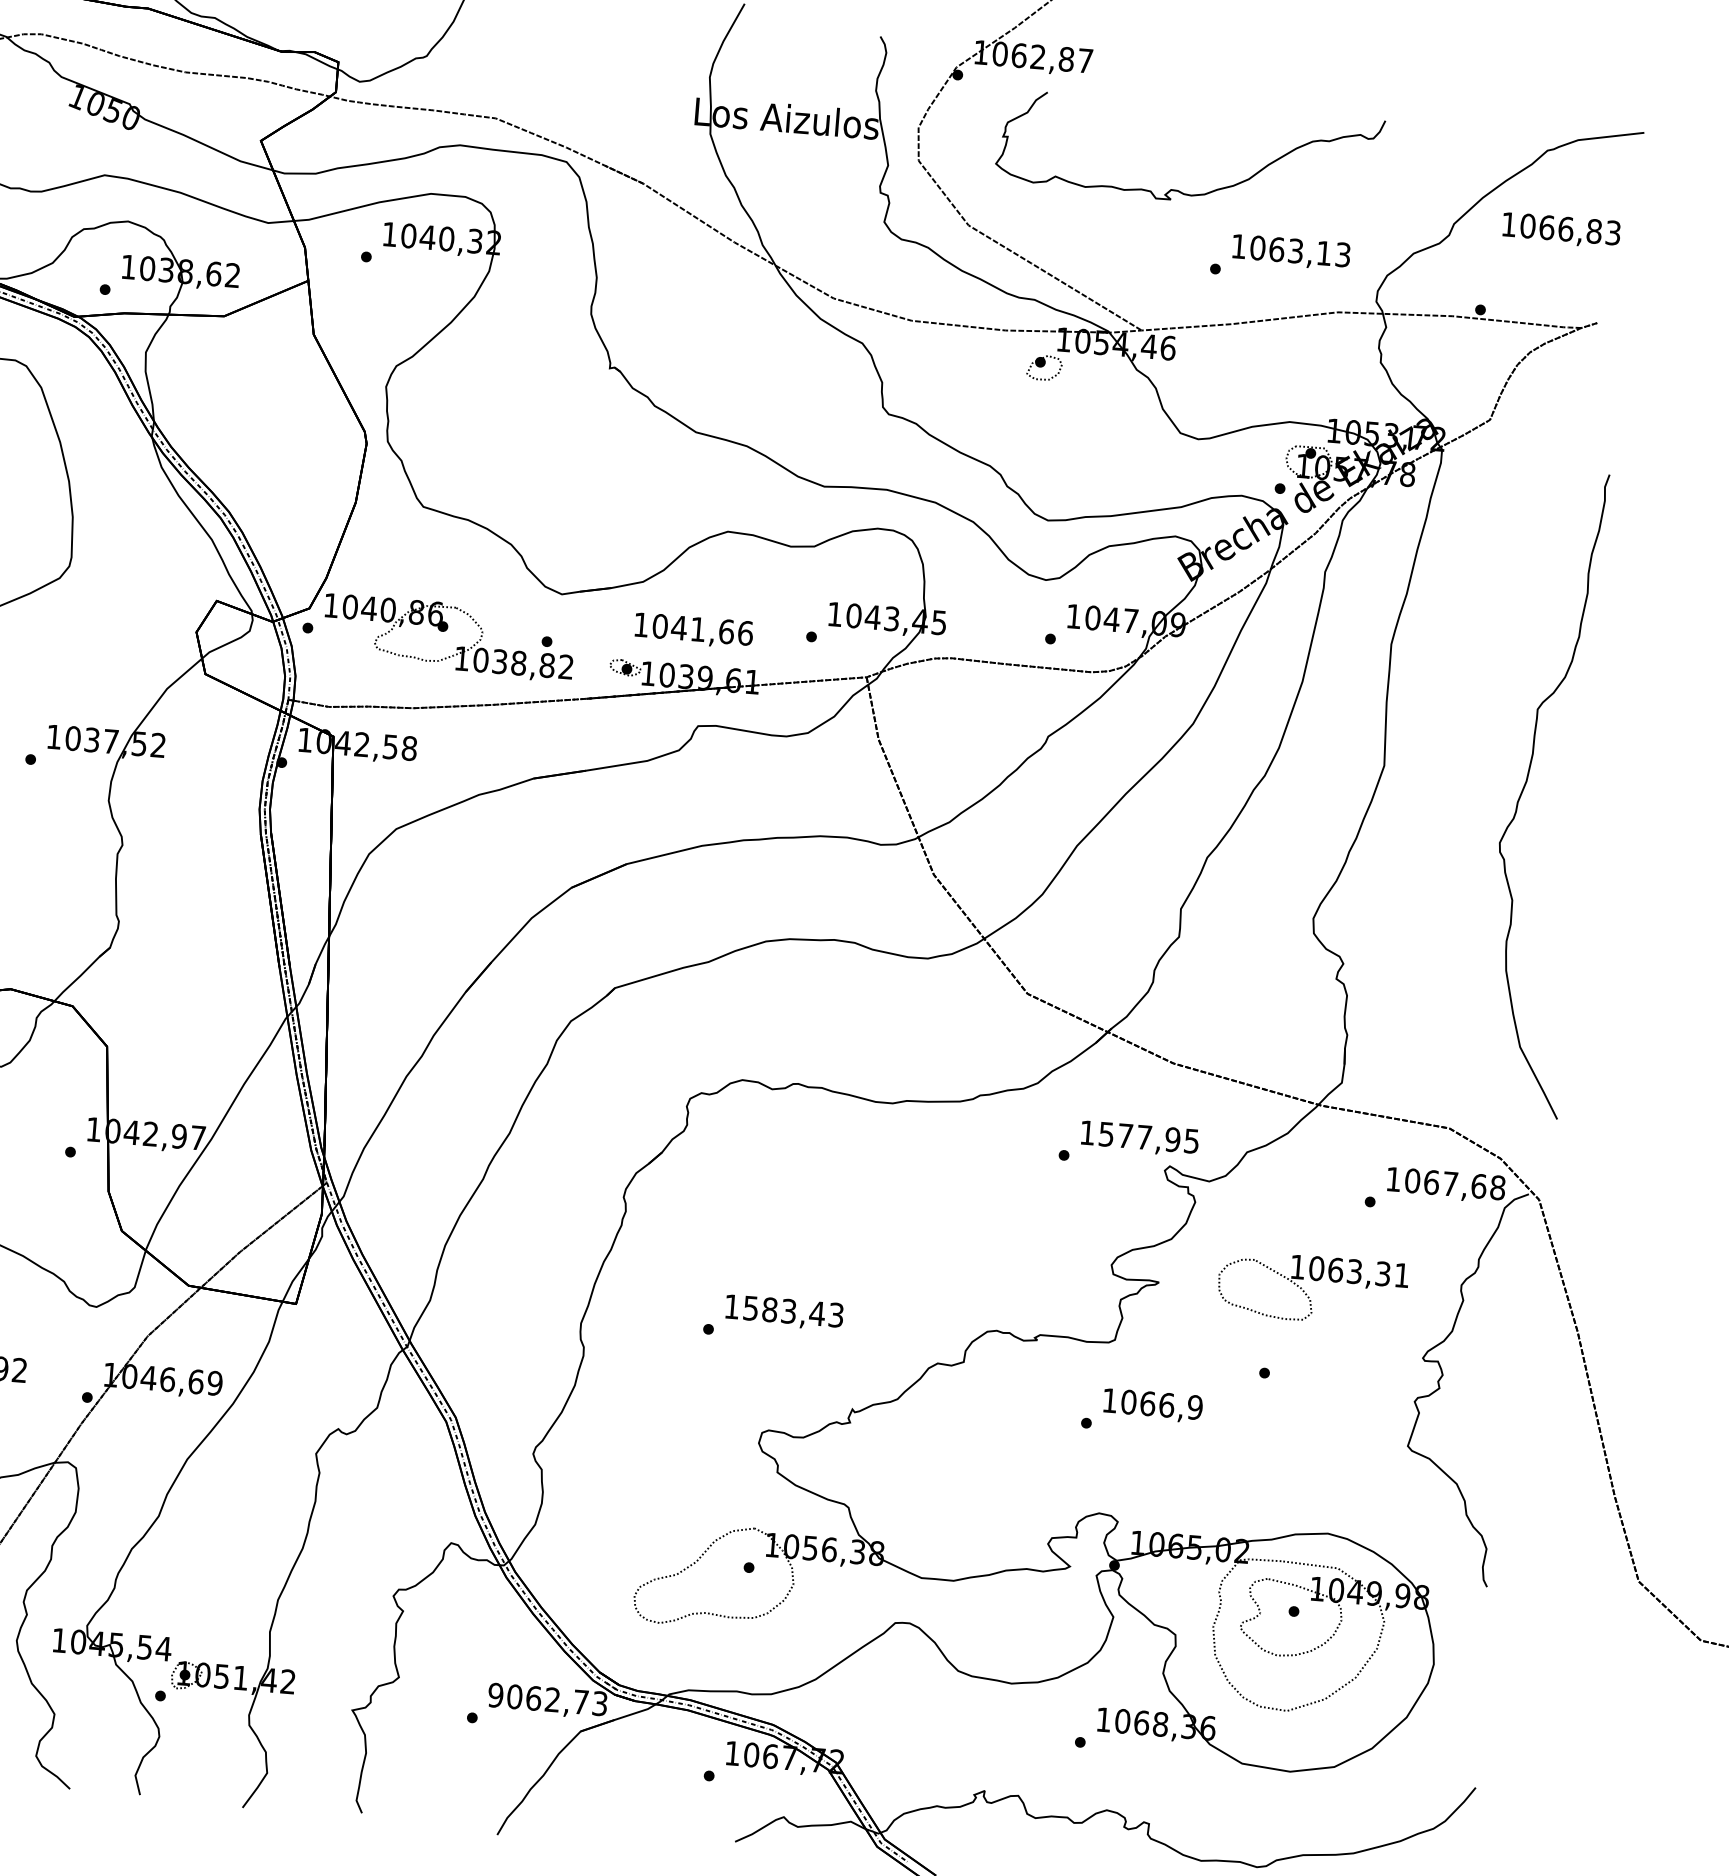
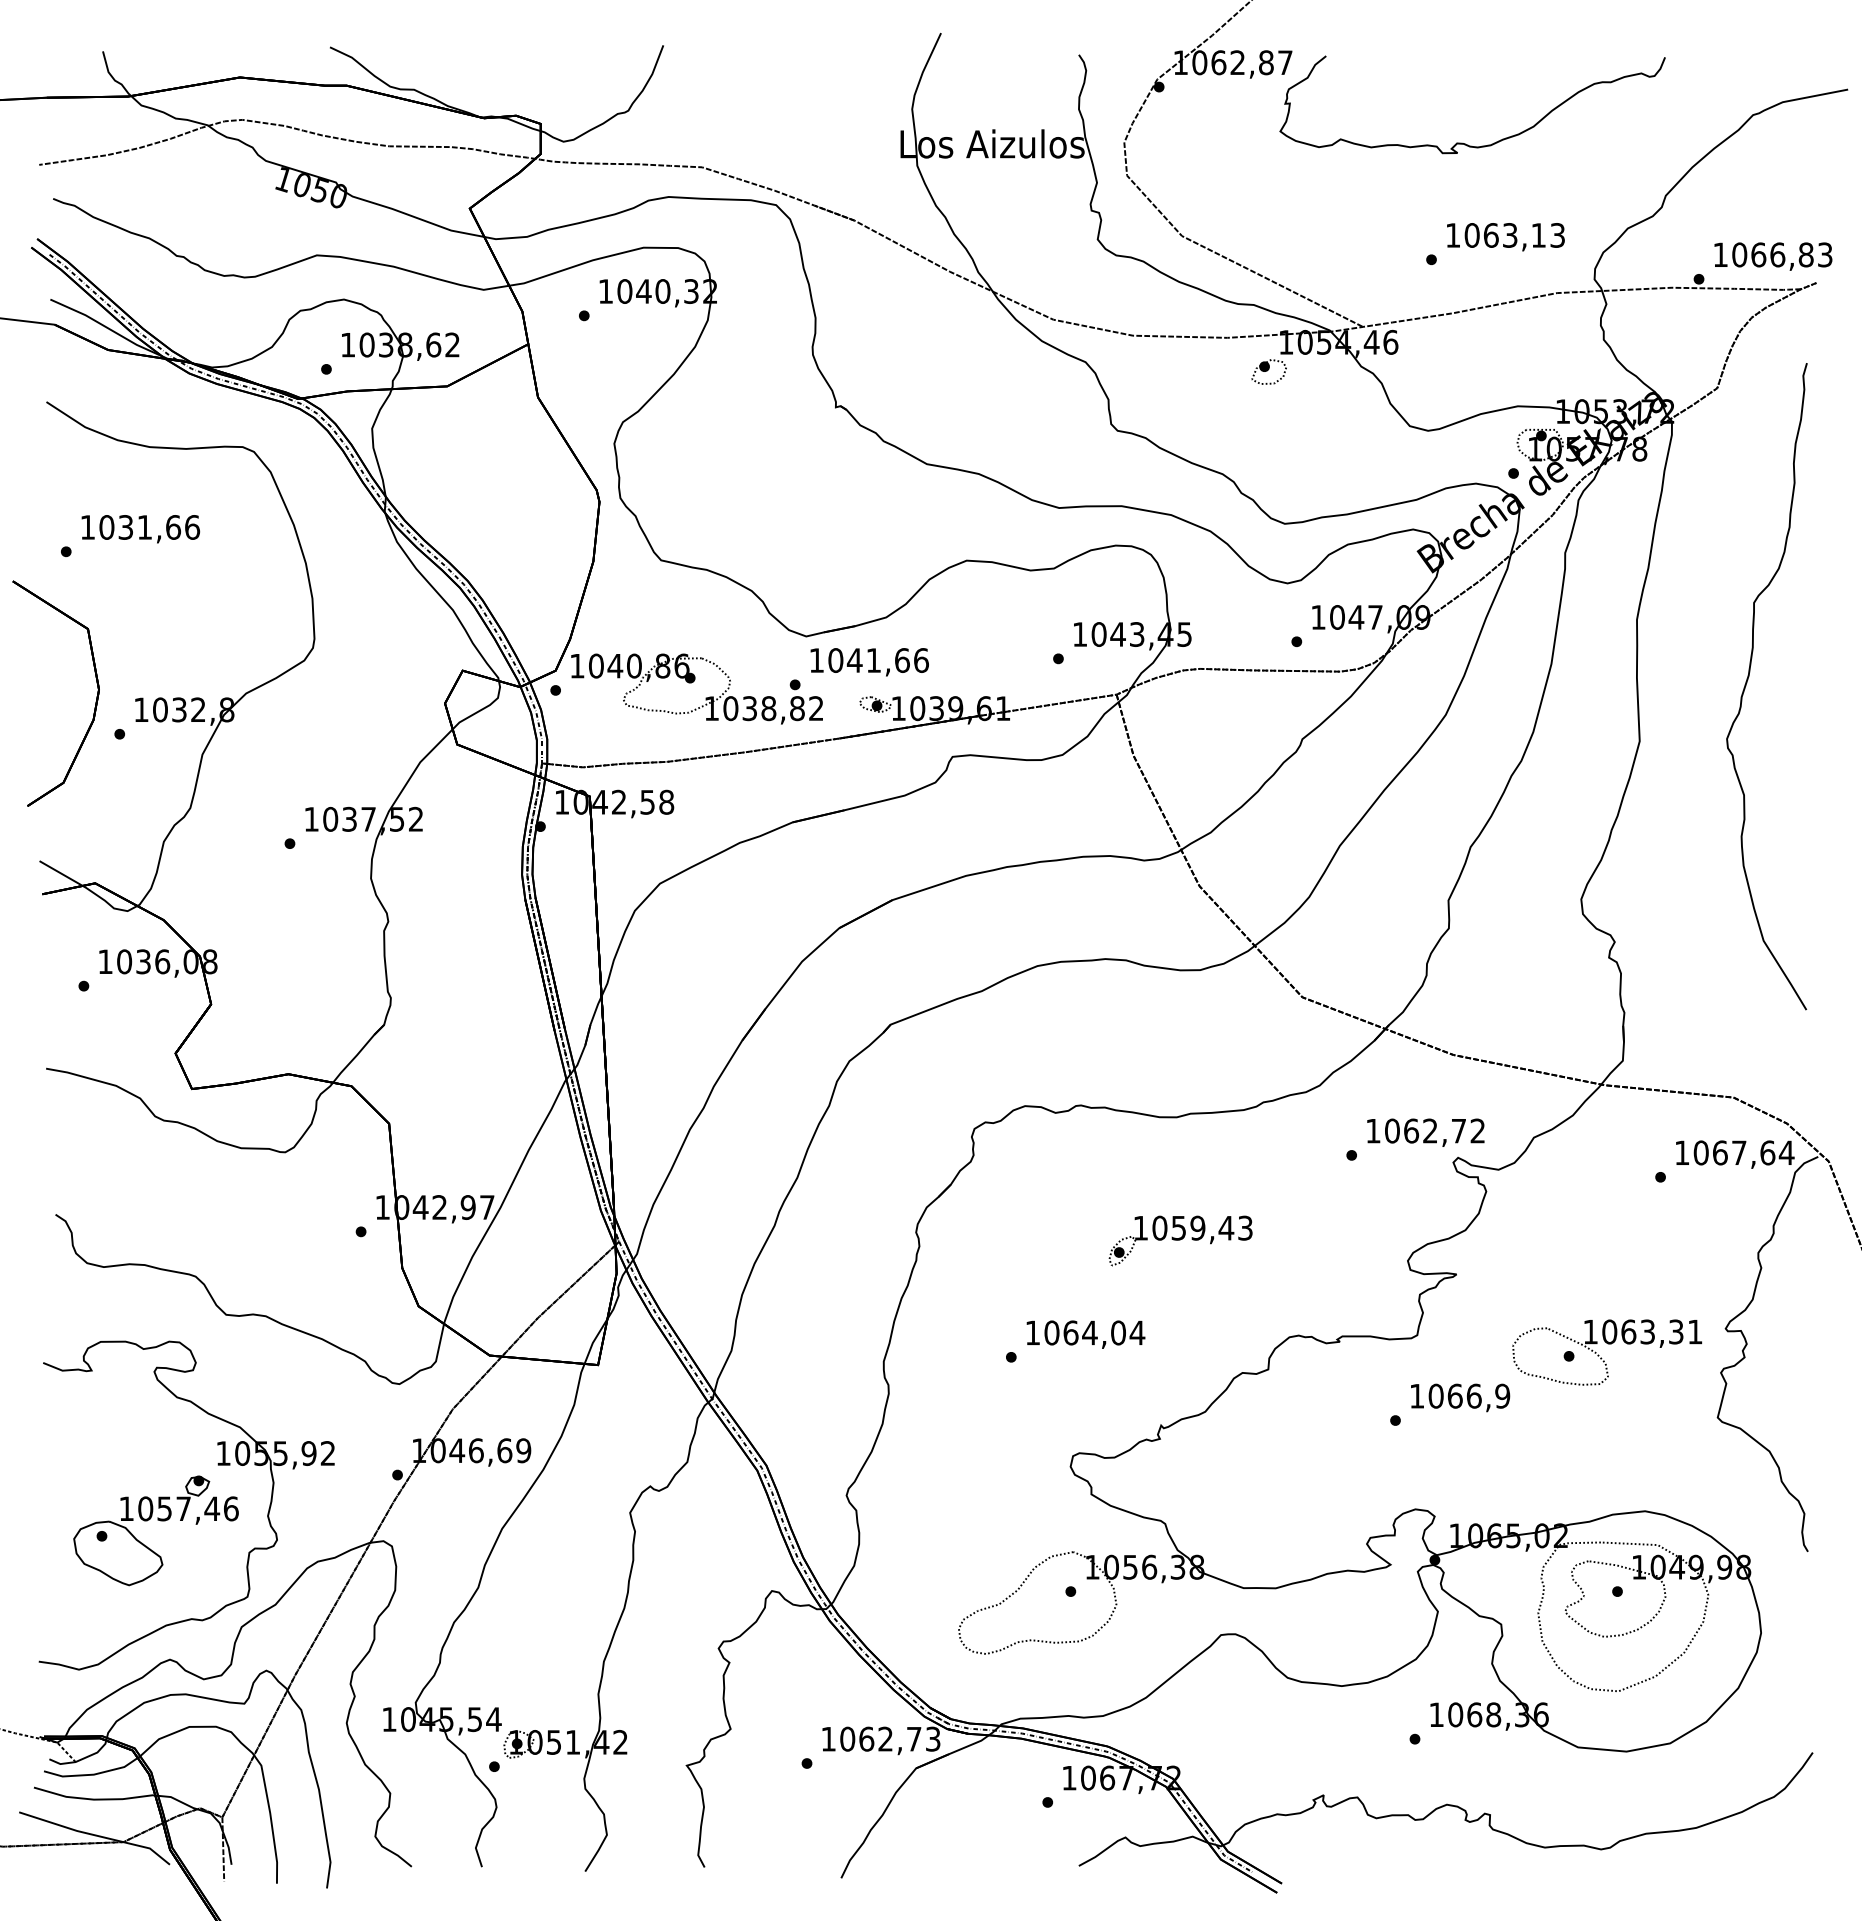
curve: (1176, 189) -> (1462, 142), moved
text: (1561, 230) -> (1773, 256), moved
text: (693, 631) -> (869, 662), moved
curve: (1524, 789) -> (1747, 683), moved
text: (1148, 1137) -> (1434, 1130), 1577,95 -> 1062,72
text: (1497, 1187) -> (1786, 1152), 1067,68 -> 1067,64
part: (886, 1226) -> (1180, 1240), added
part: (1306, 1293) -> (1601, 1357), moved
text: (793, 1311) -> (1094, 1332), 1583,43 -> 1064,04
text: (495, 1694) -> (828, 1738), 9062,73 -> 1062,73

